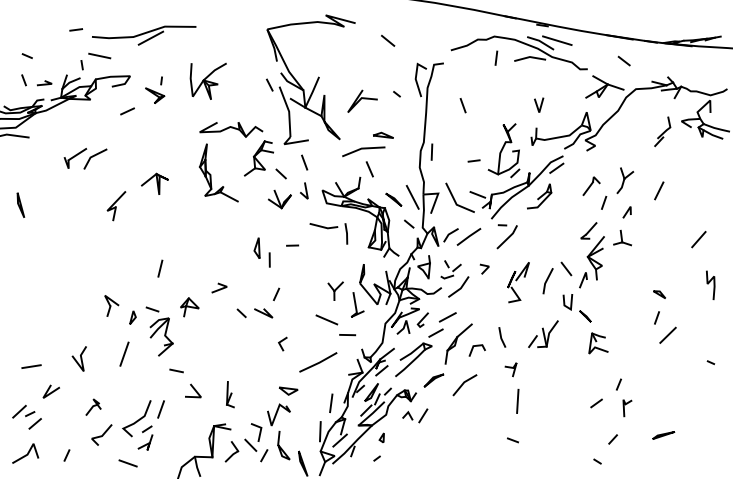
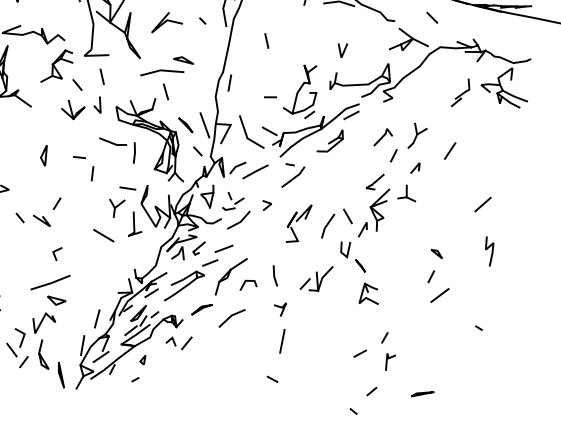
line: (269, 259) -> (92, 173), moved
line: (347, 335) -> (127, 188), moved
line: (318, 362) -> (50, 282), moved

